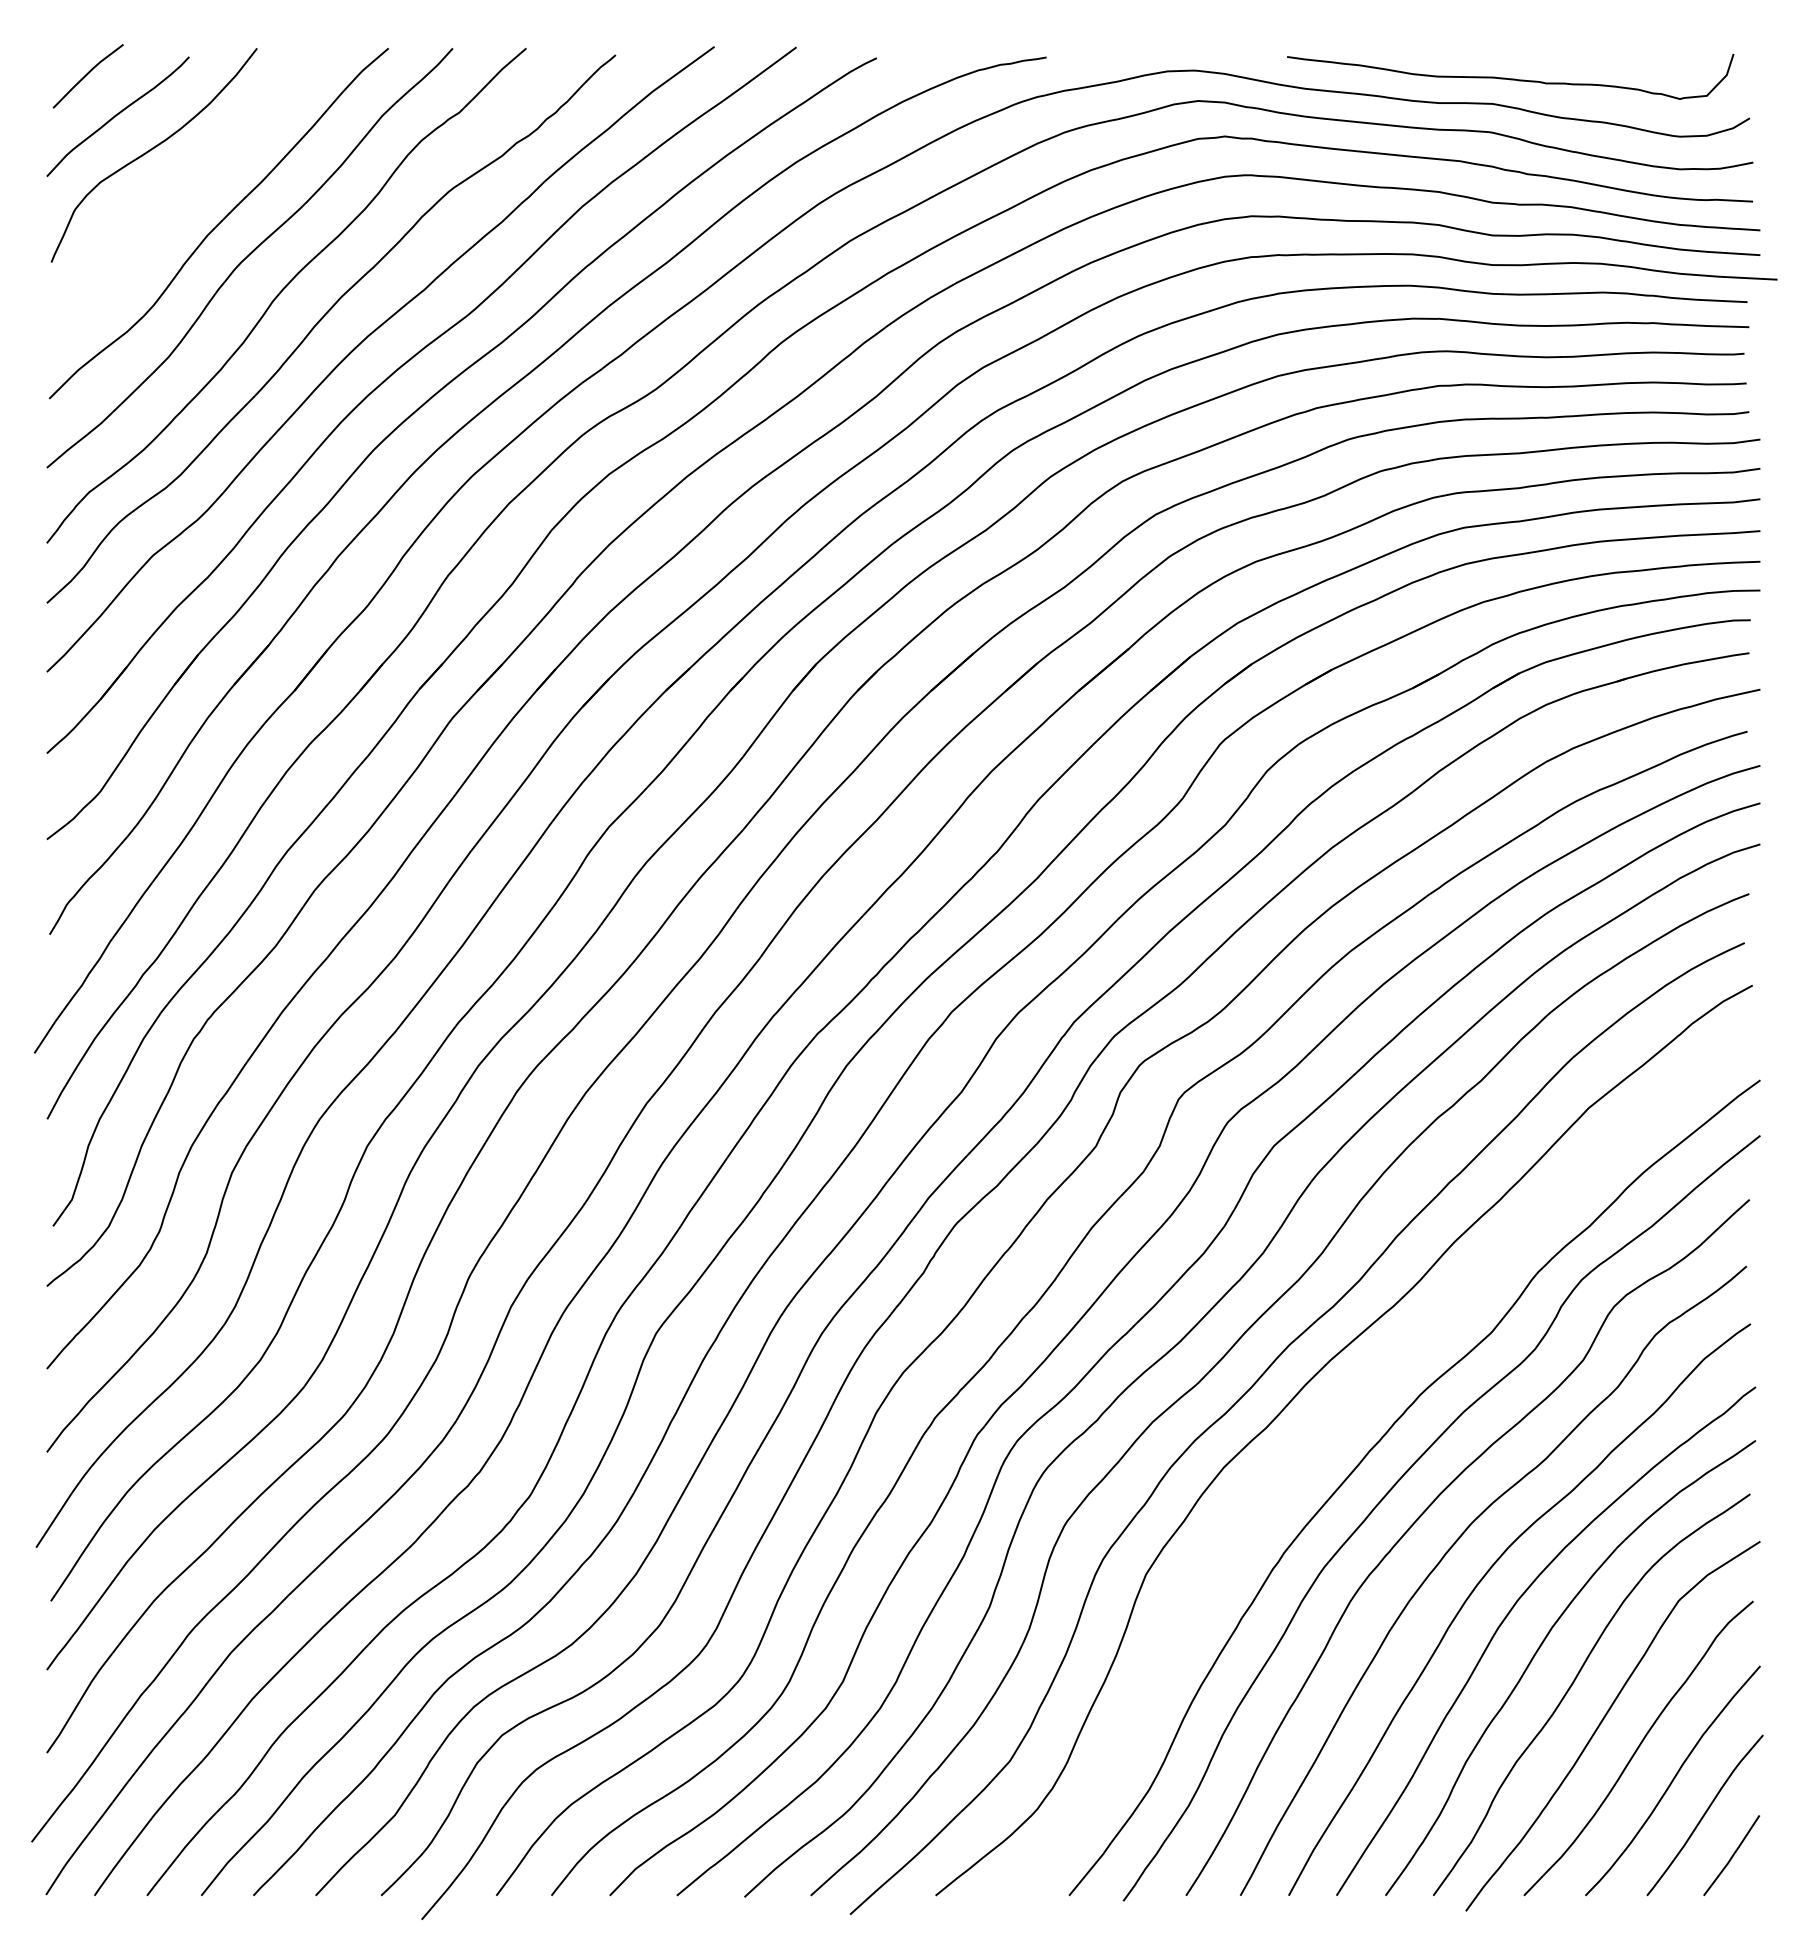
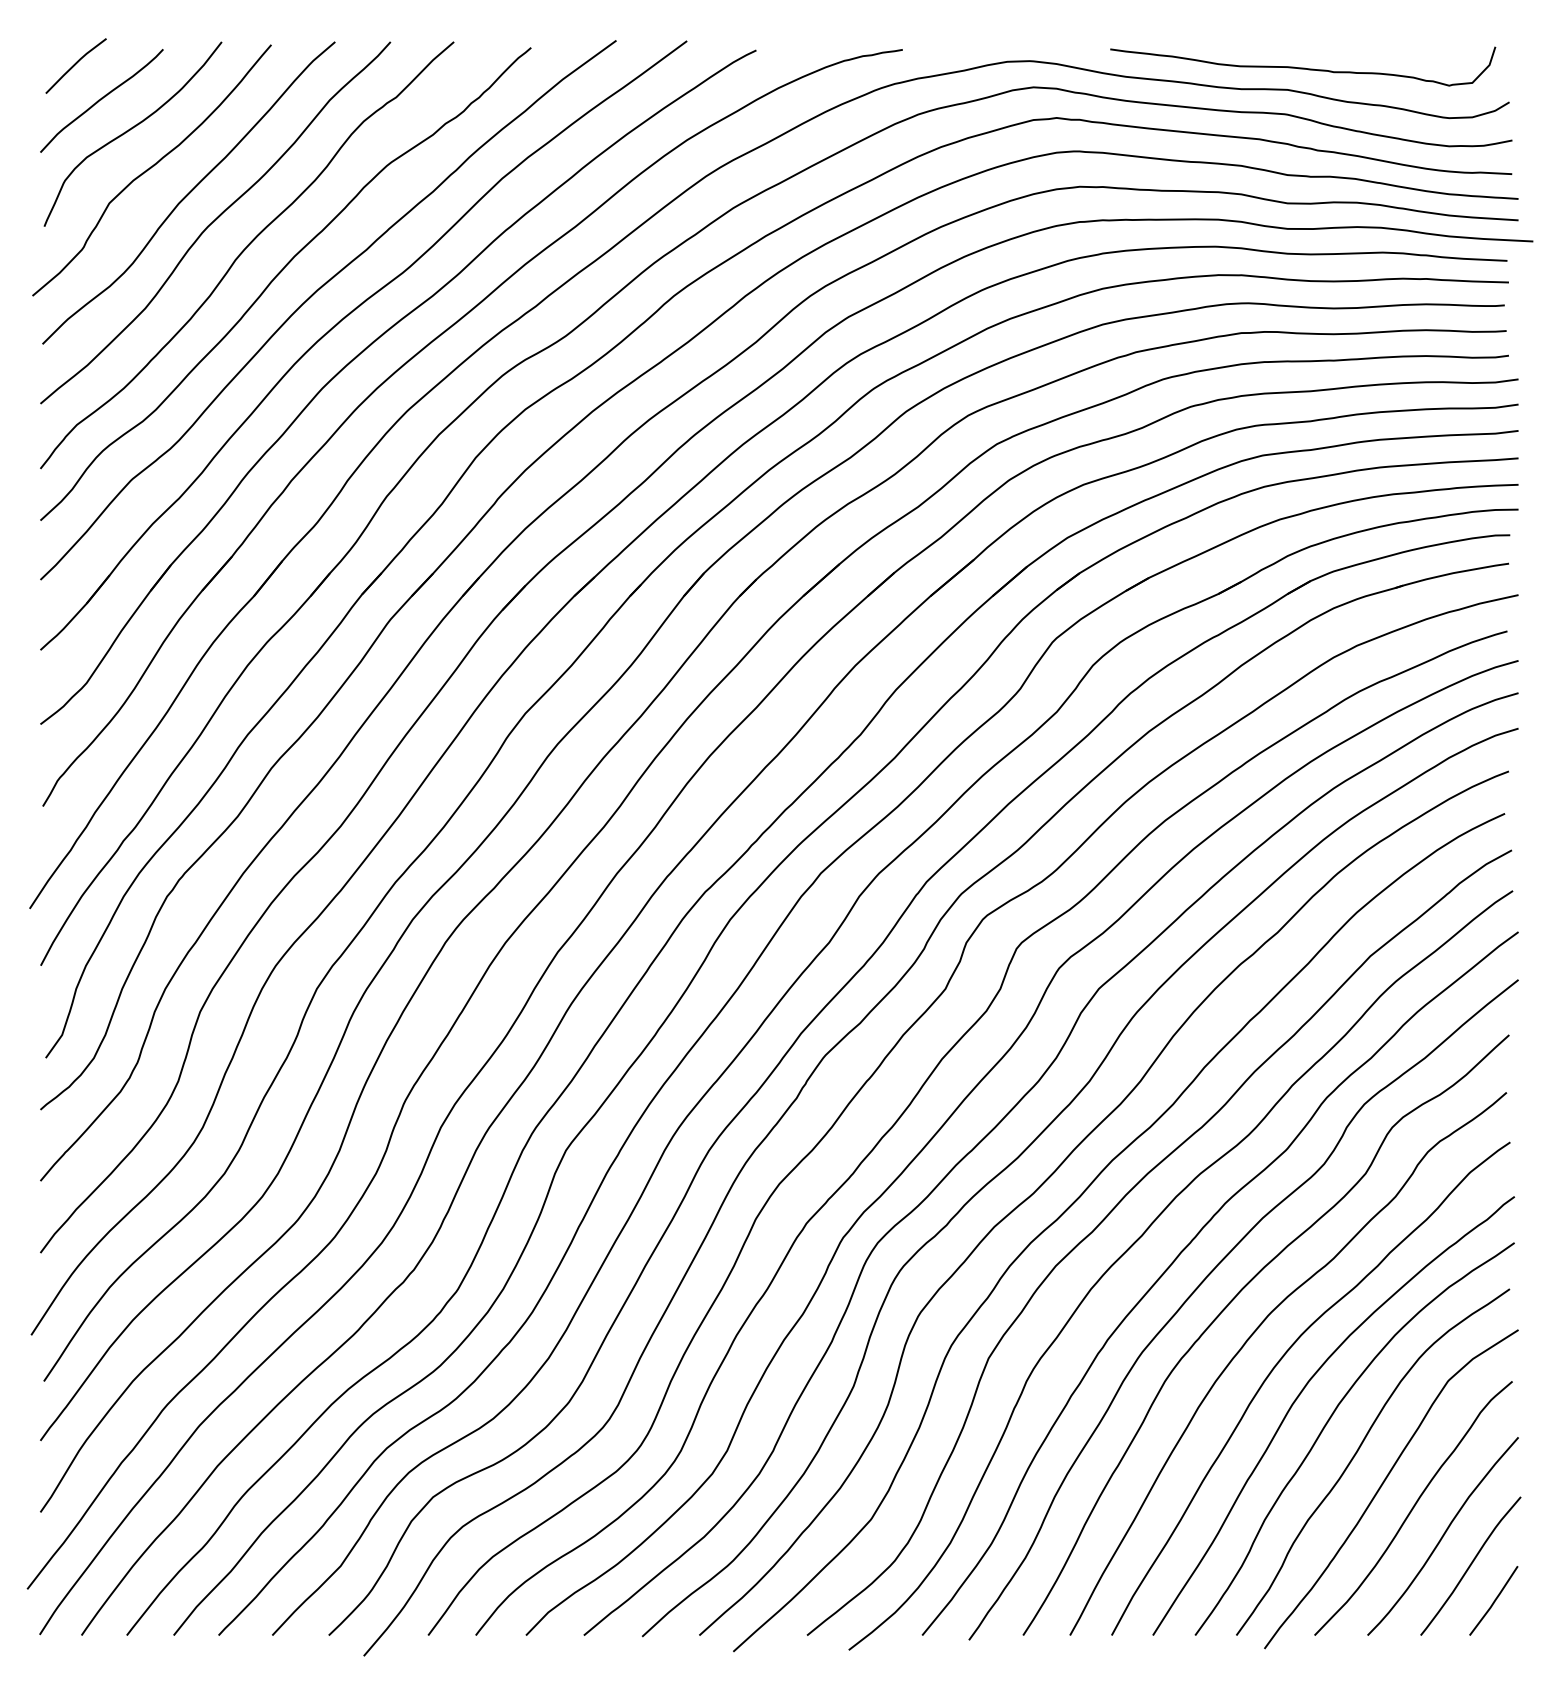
curve: (174, 195) -> (150, 168), added
curve: (1326, 1430) -> (1144, 1234), added

